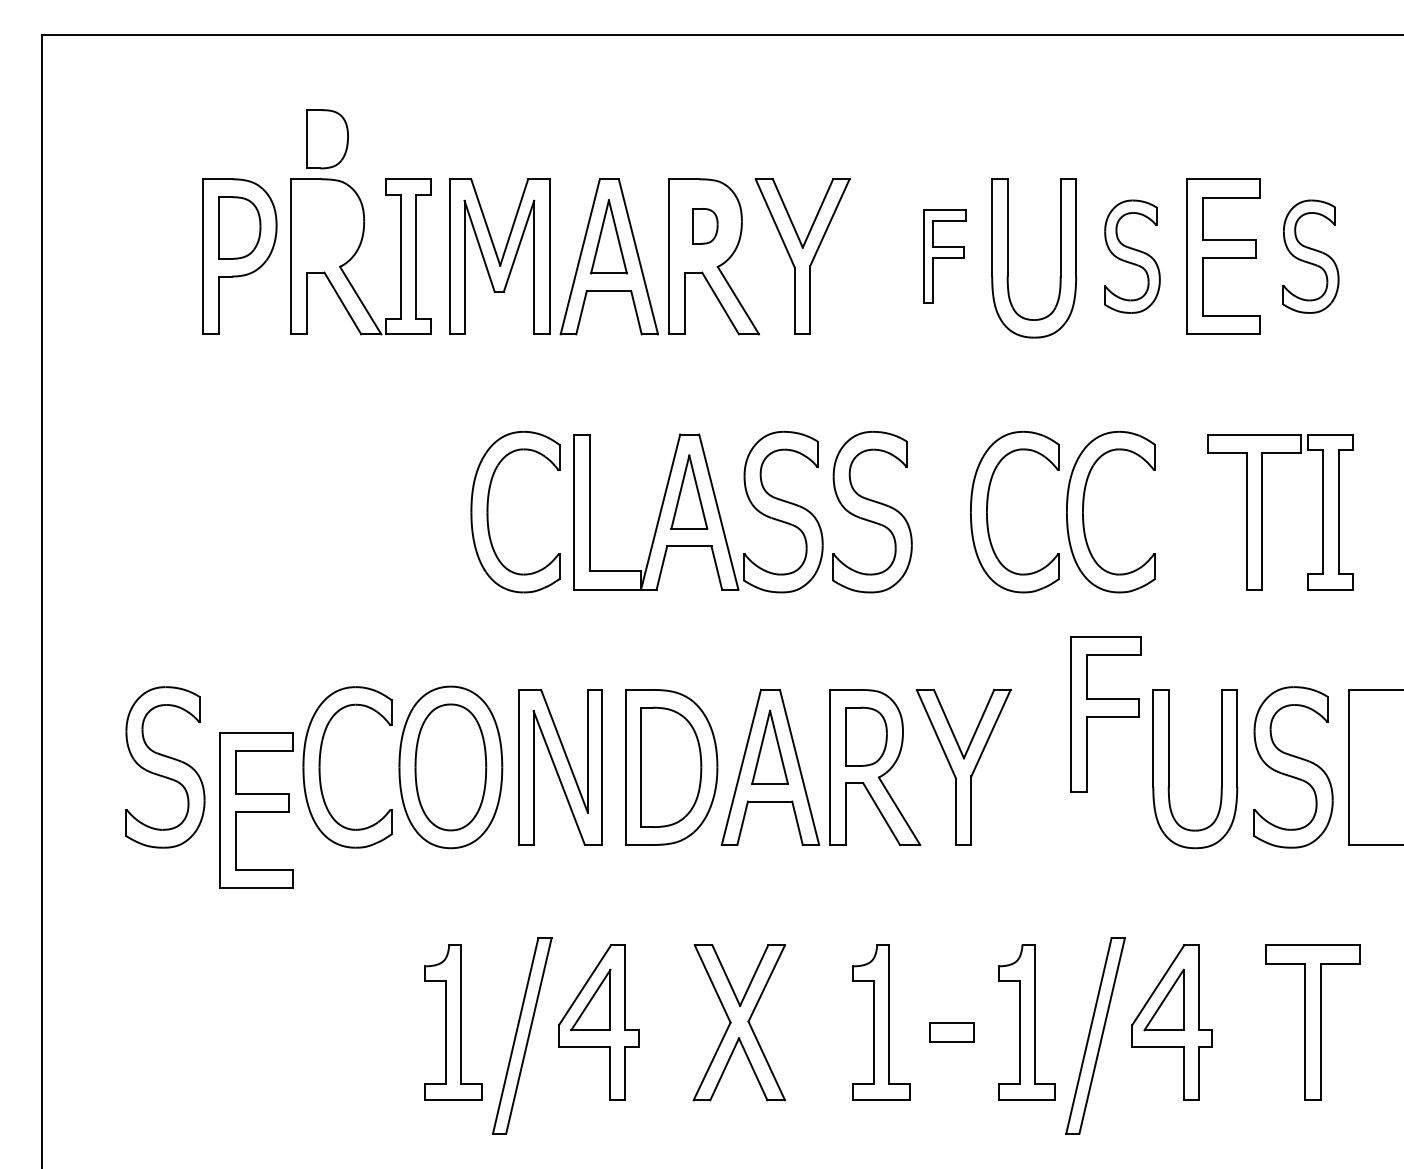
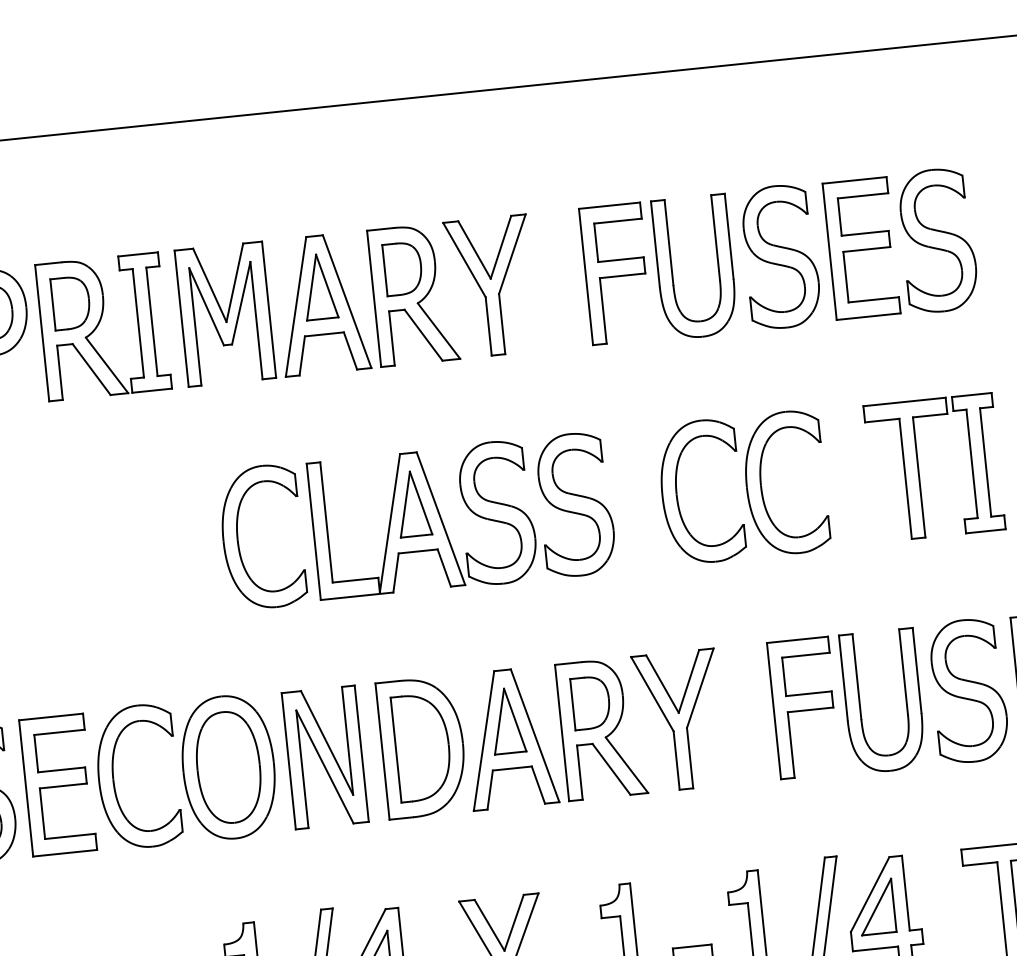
part: (327, 139) -> (71, 303), moved
part: (705, 226) -> (403, 268), size x1.67
part: (944, 256) -> (616, 273), size x1.67
part: (1132, 256) -> (781, 256), size x1.43
part: (1310, 256) -> (937, 240), size x1.43
part: (1105, 714) -> (803, 708), moved
part: (256, 810) -> (57, 785), moved

